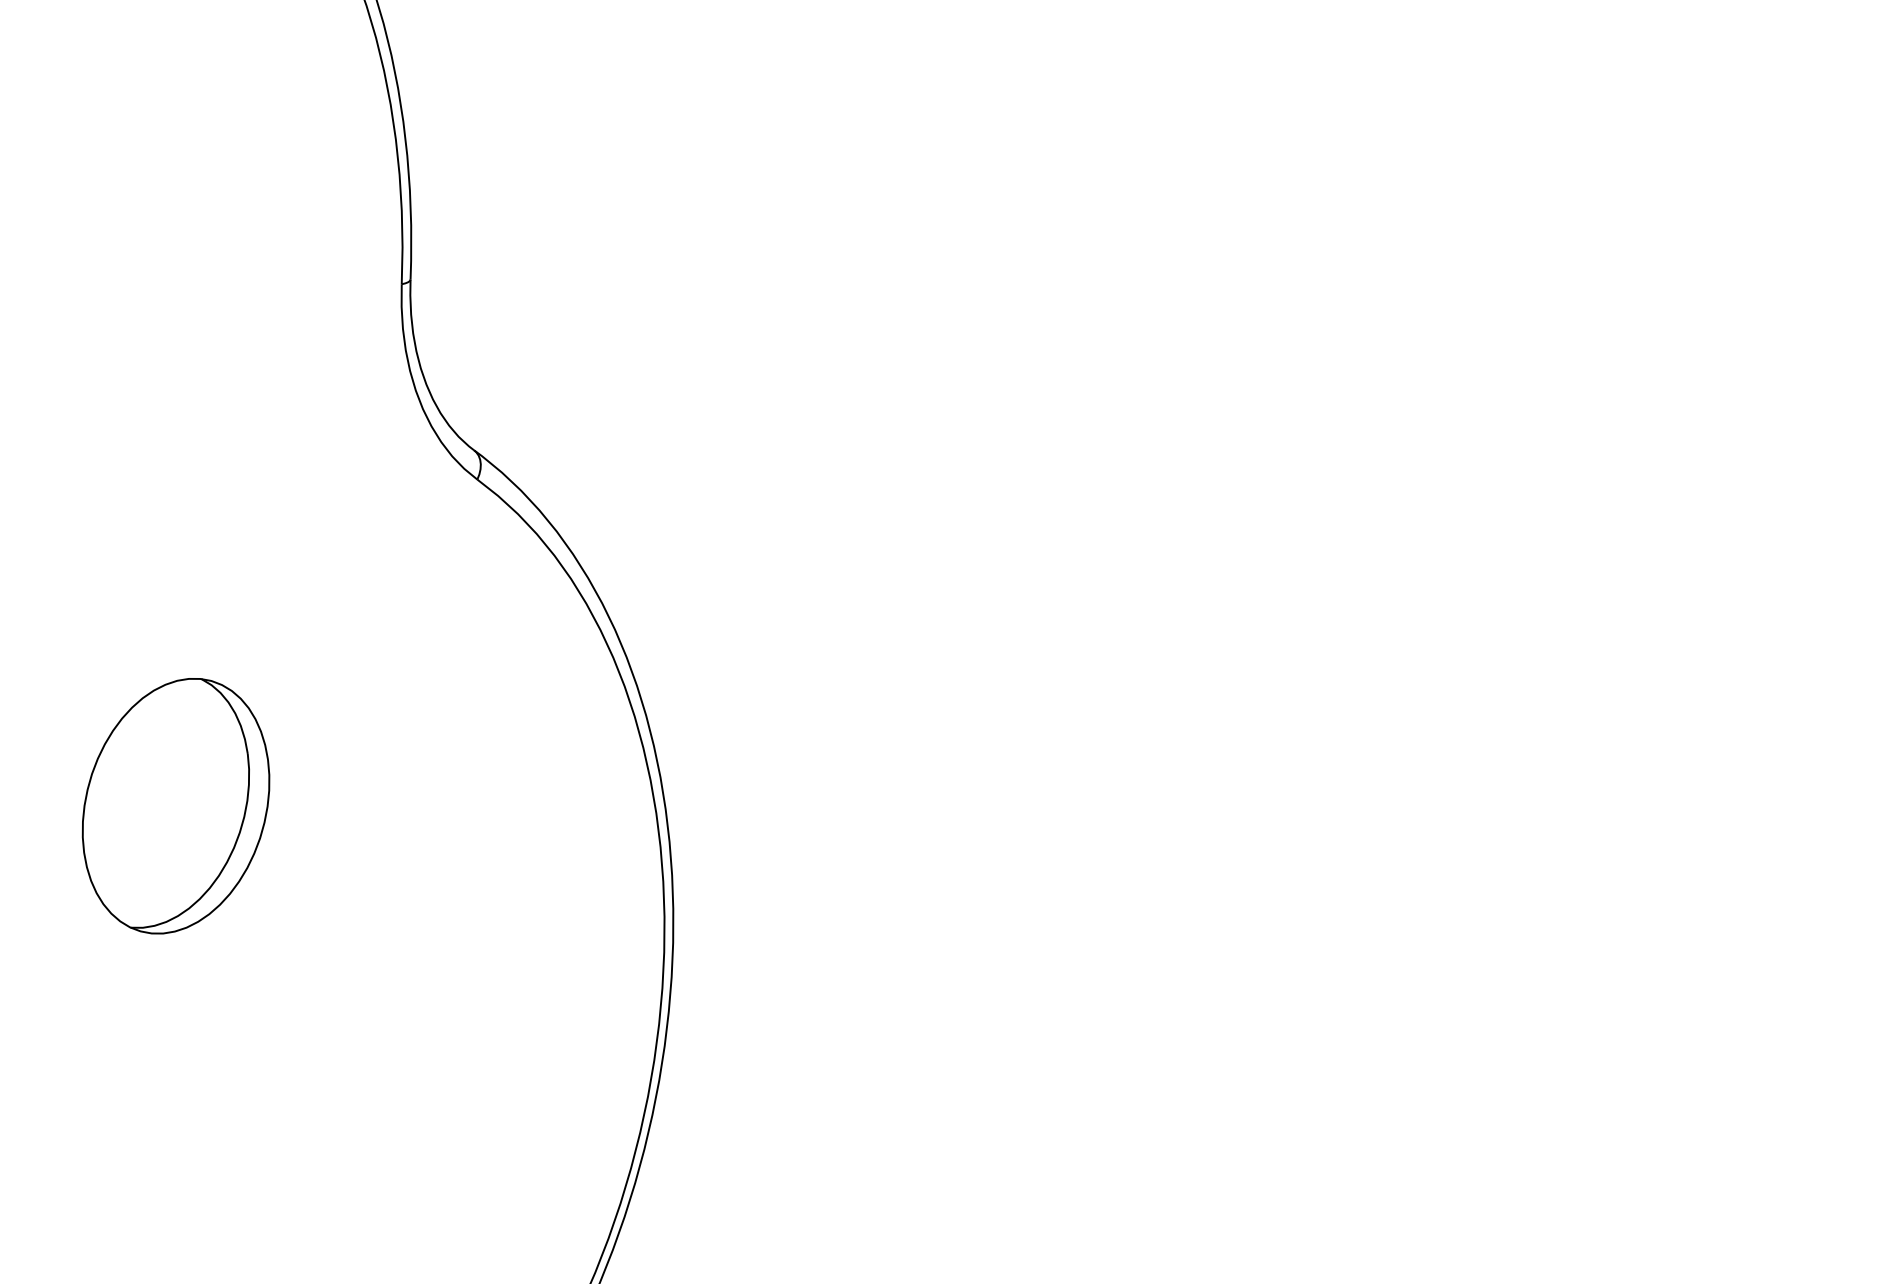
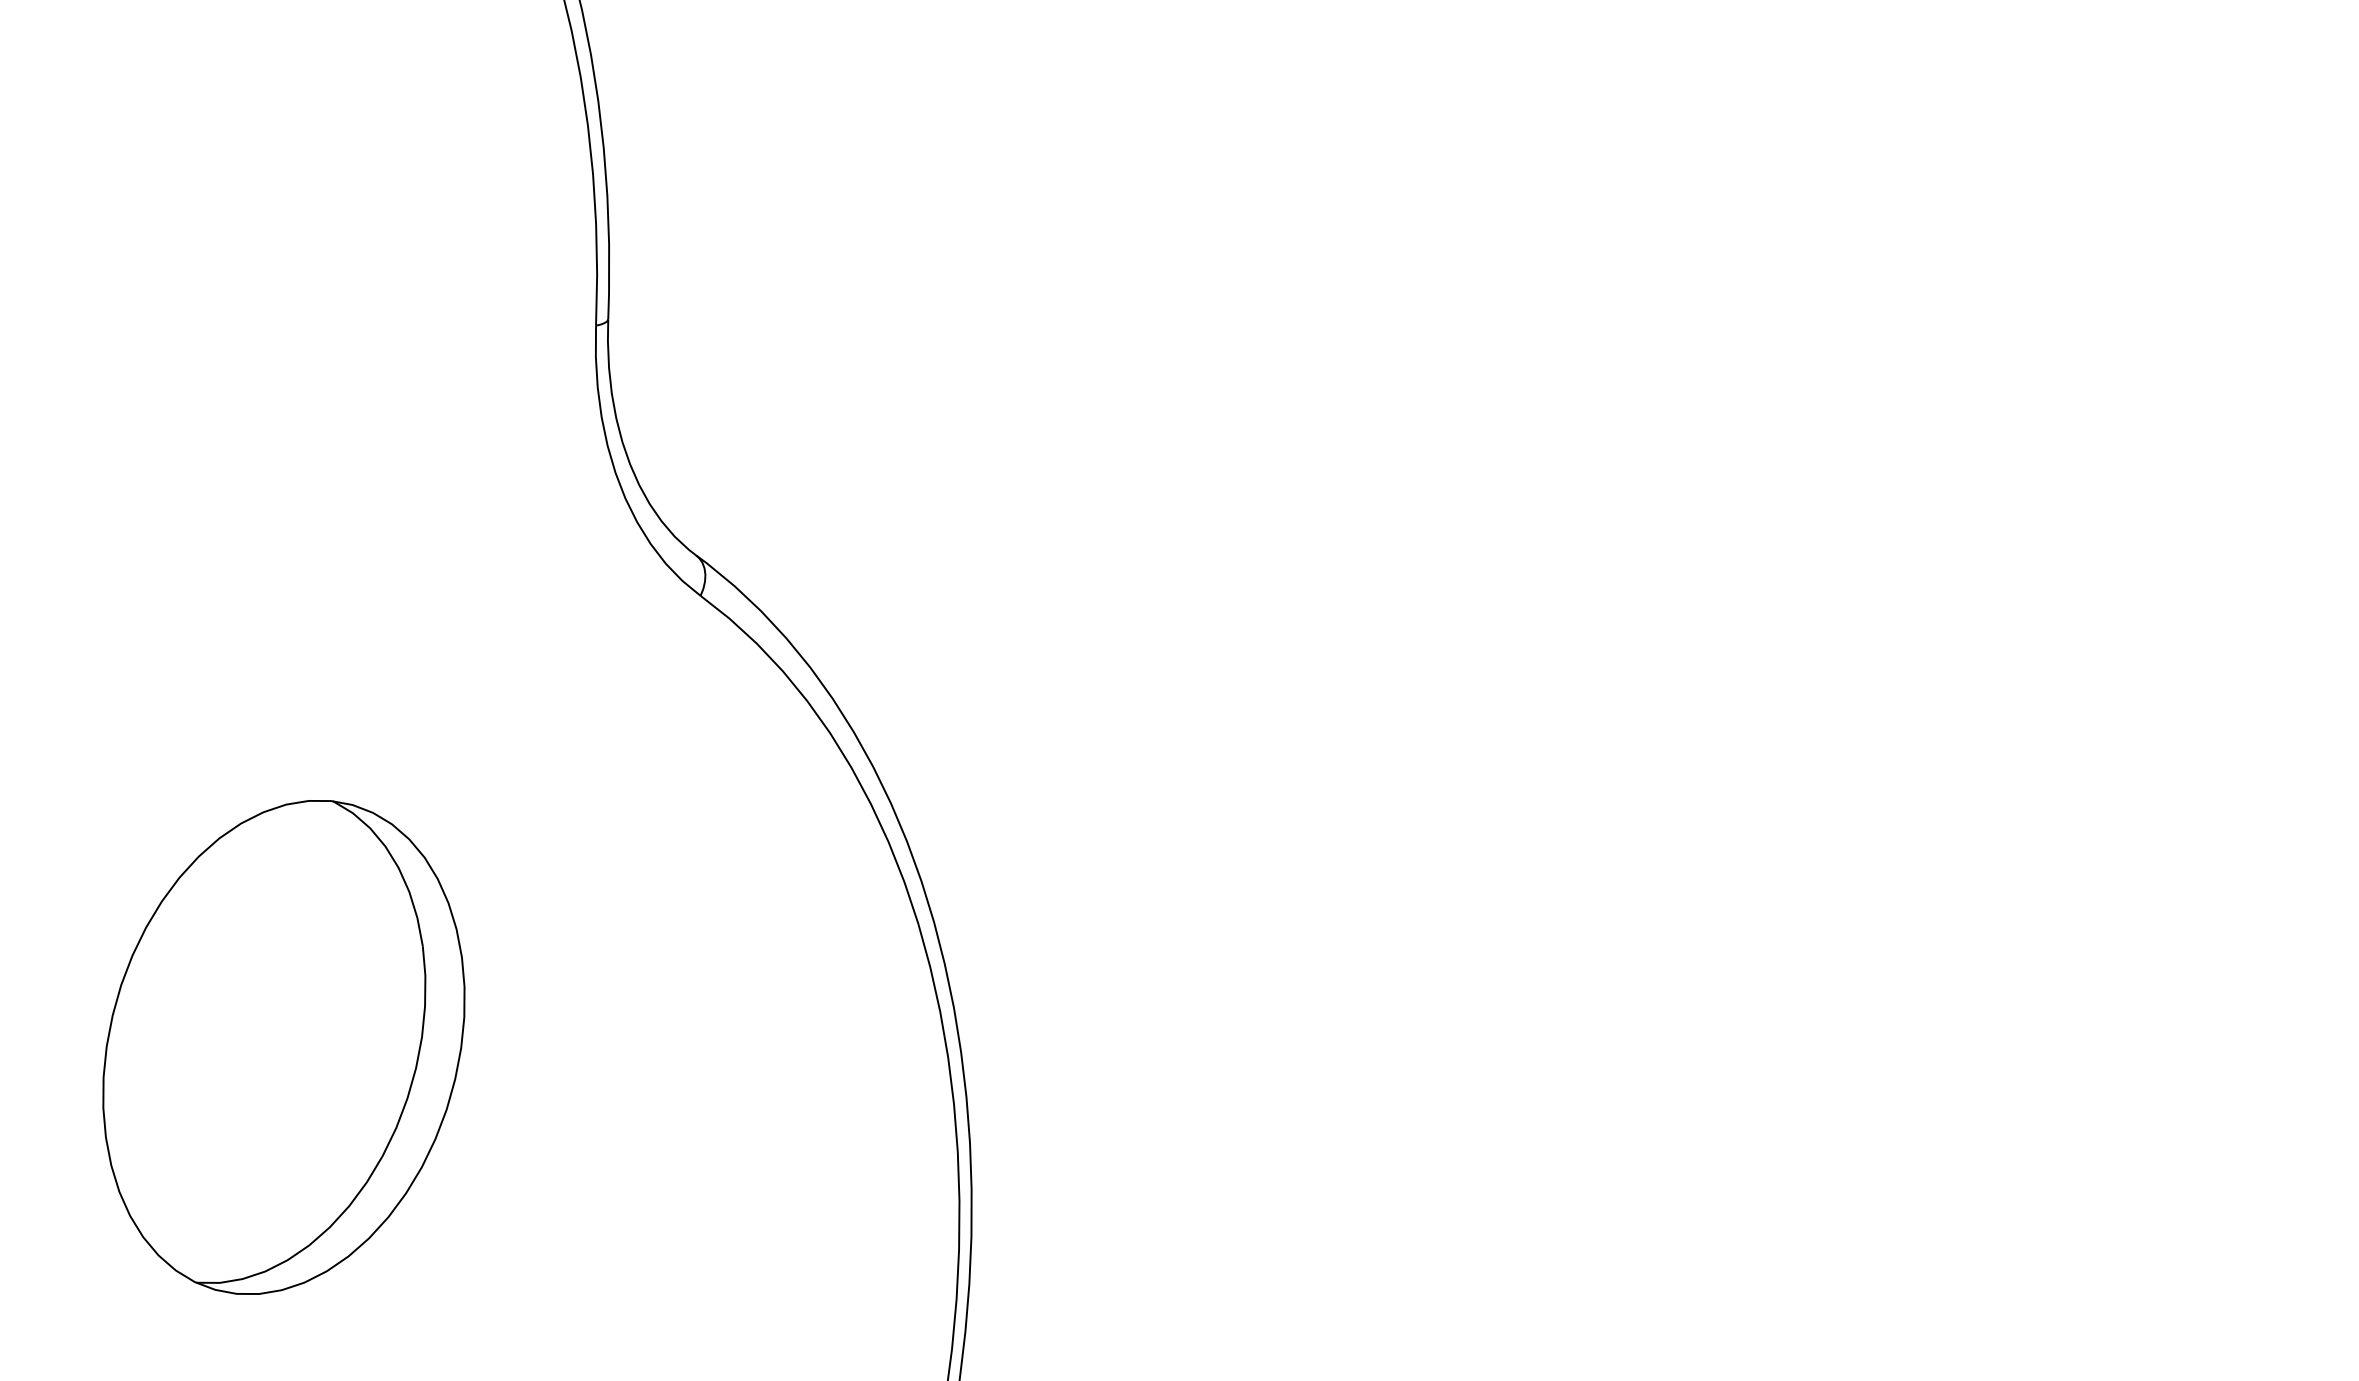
part: (175, 806) -> (283, 1048), size x1.4

